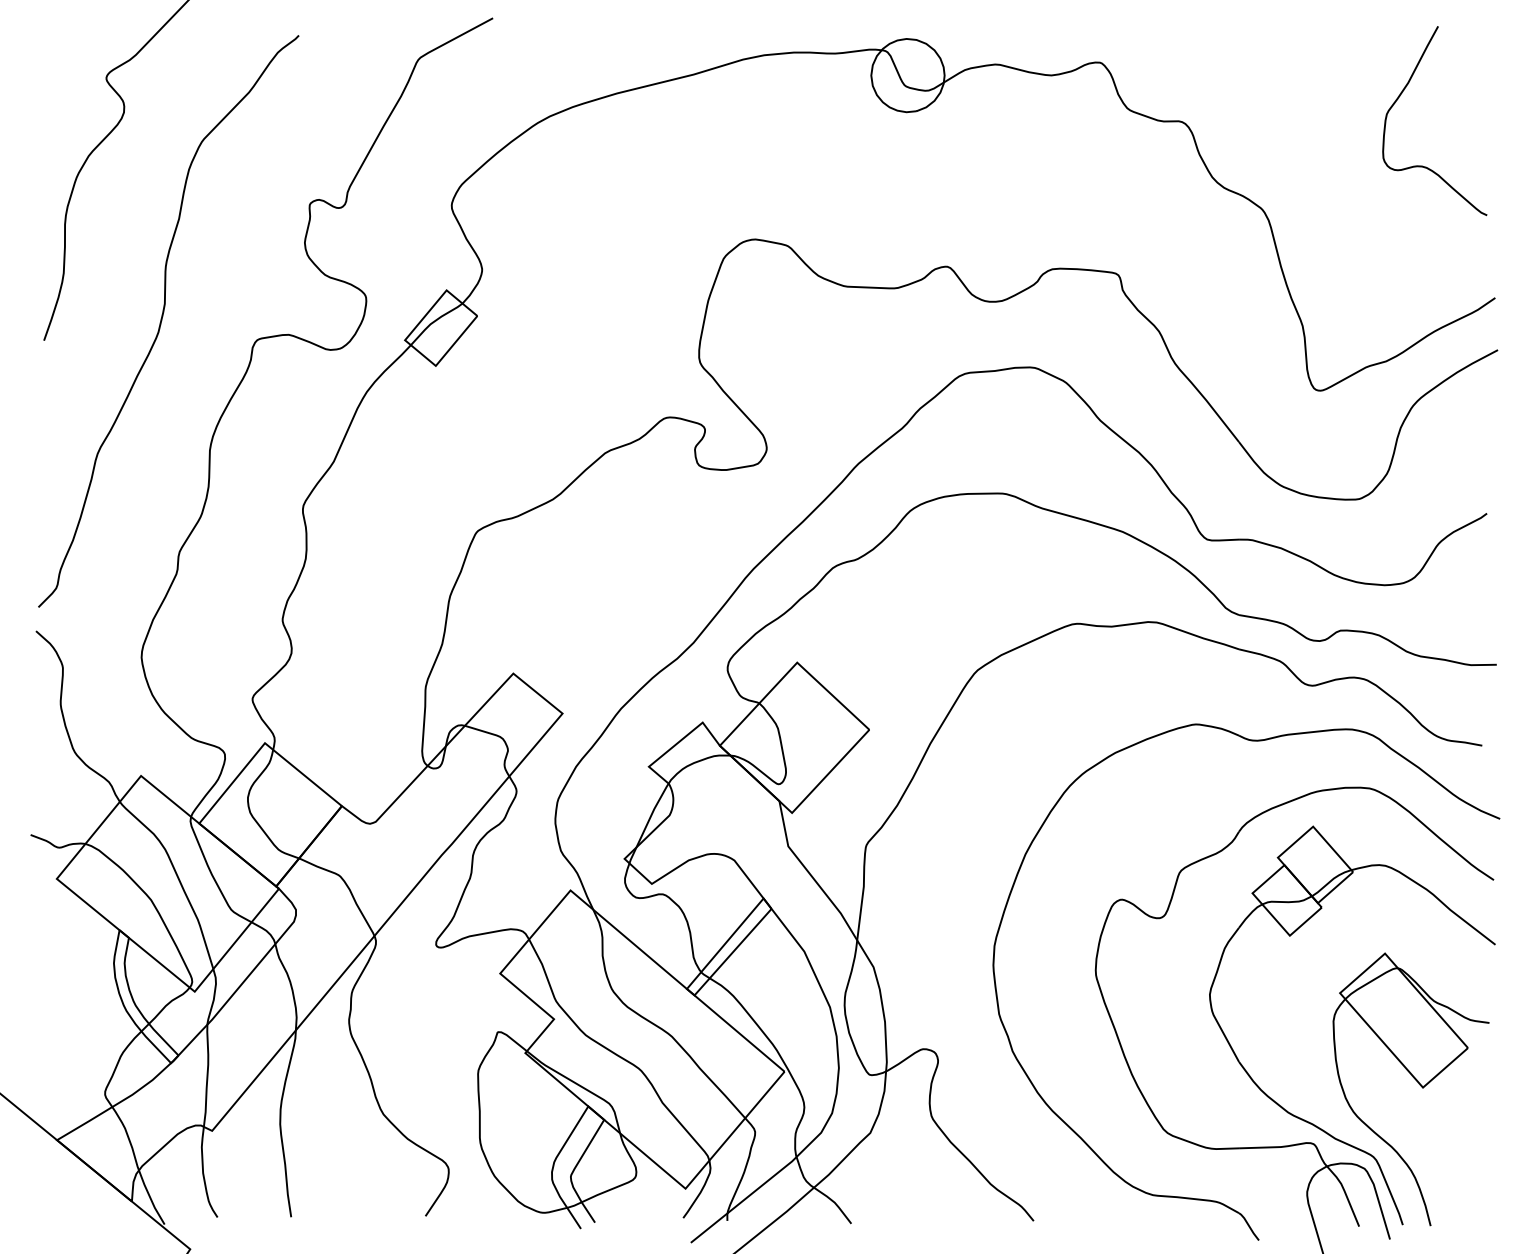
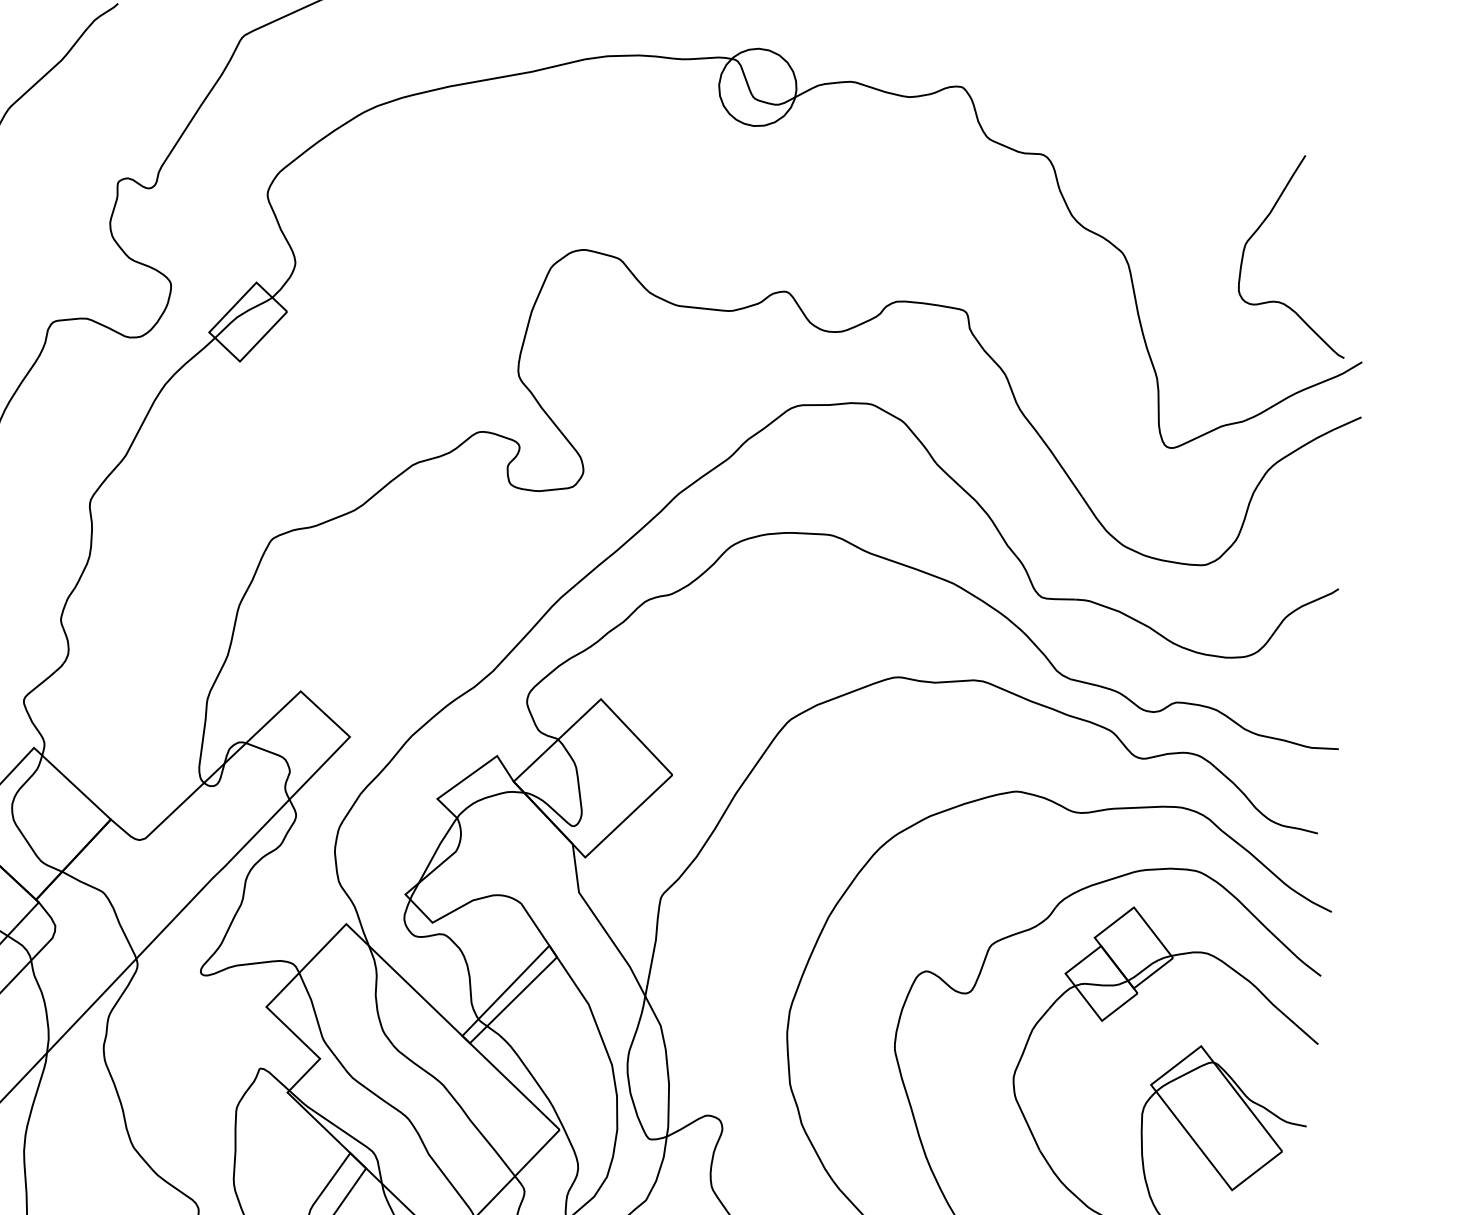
curve: (1398, 99) -> (1258, 229), moved

